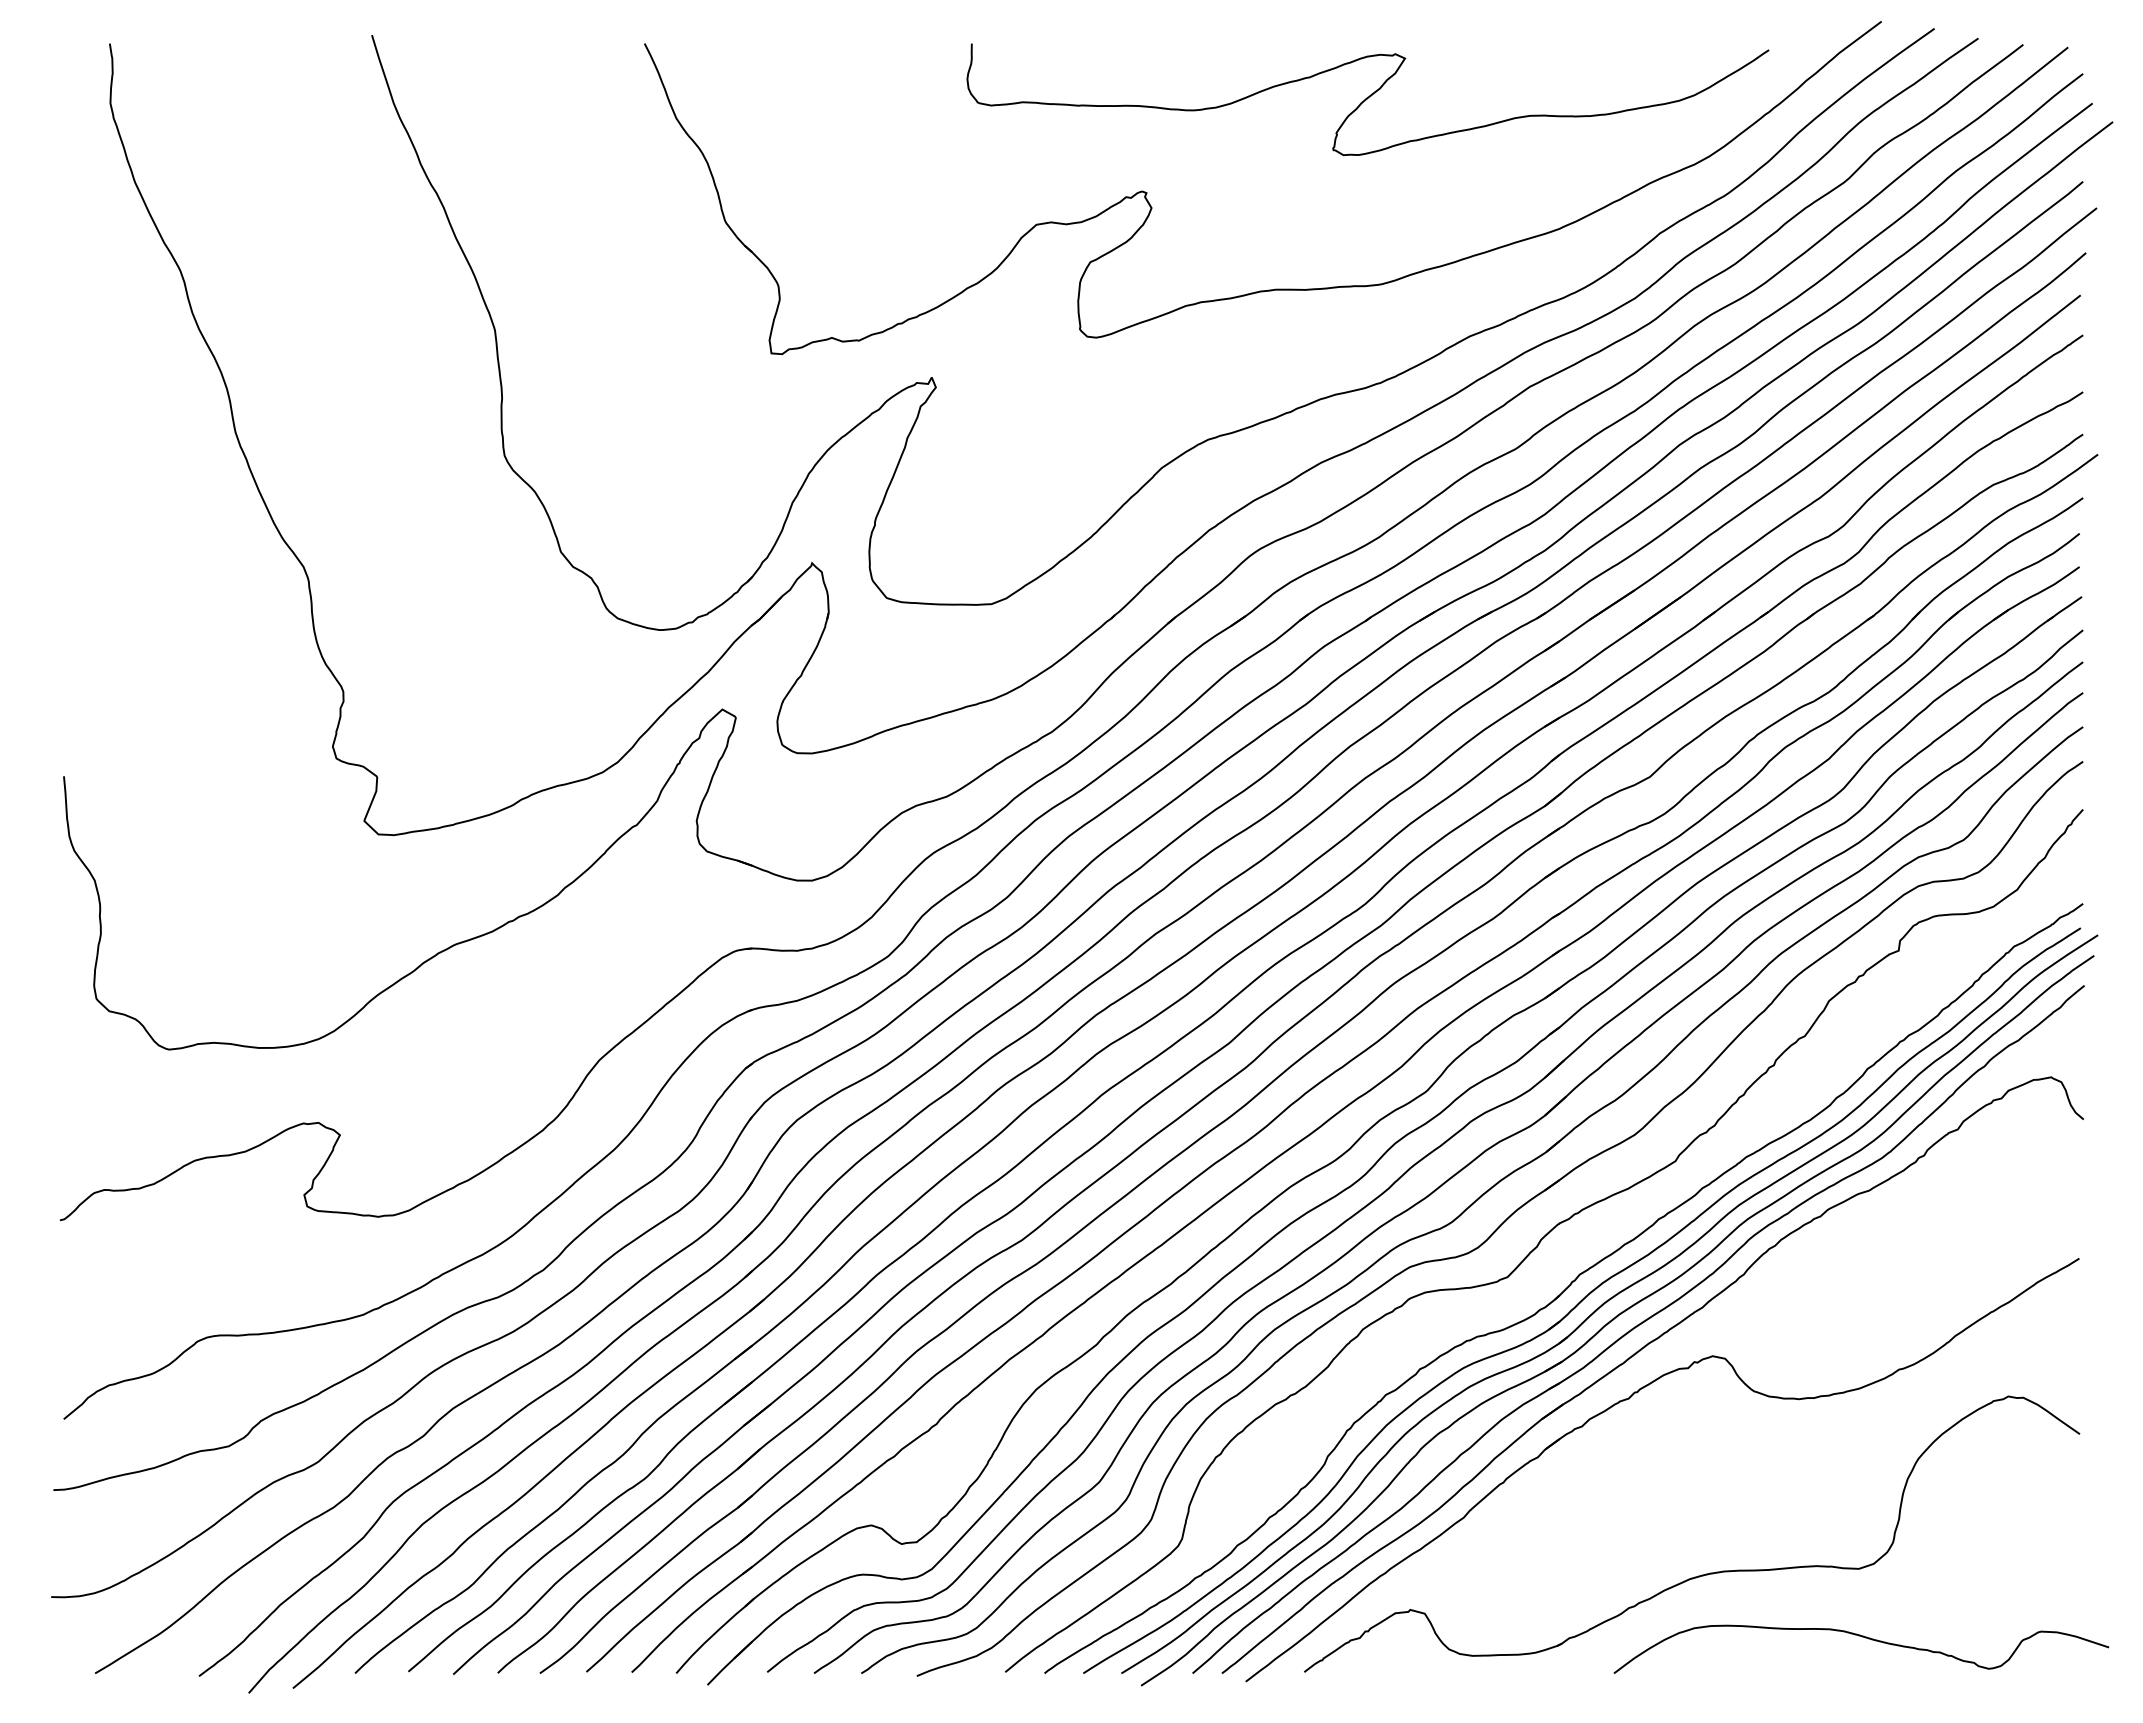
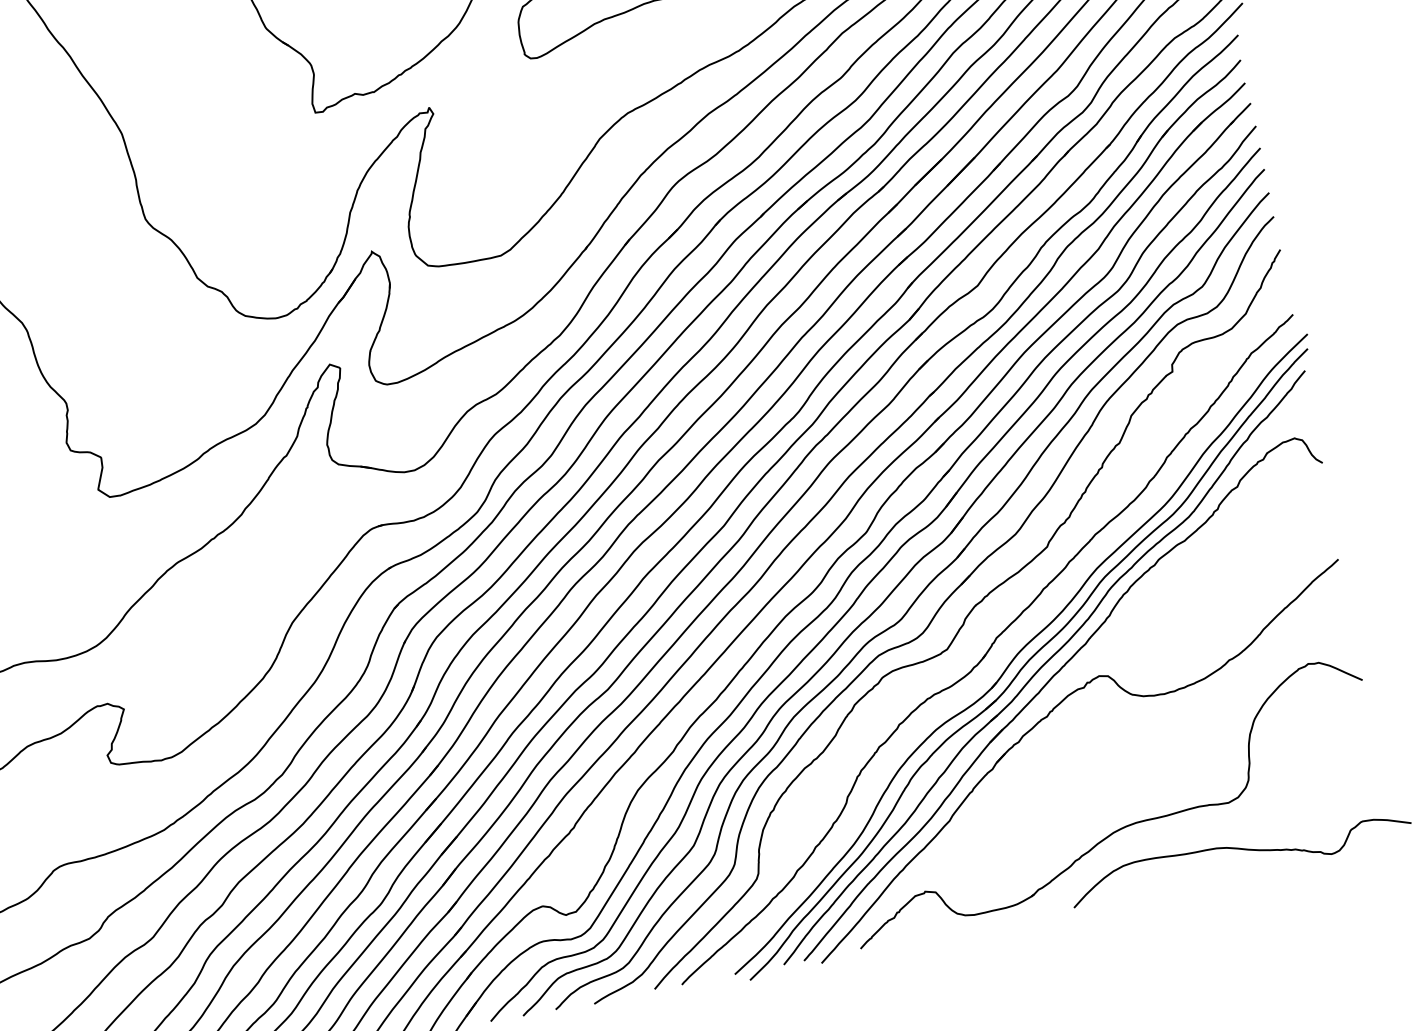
part: (1582, 1300) -> (1001, 655), removed

